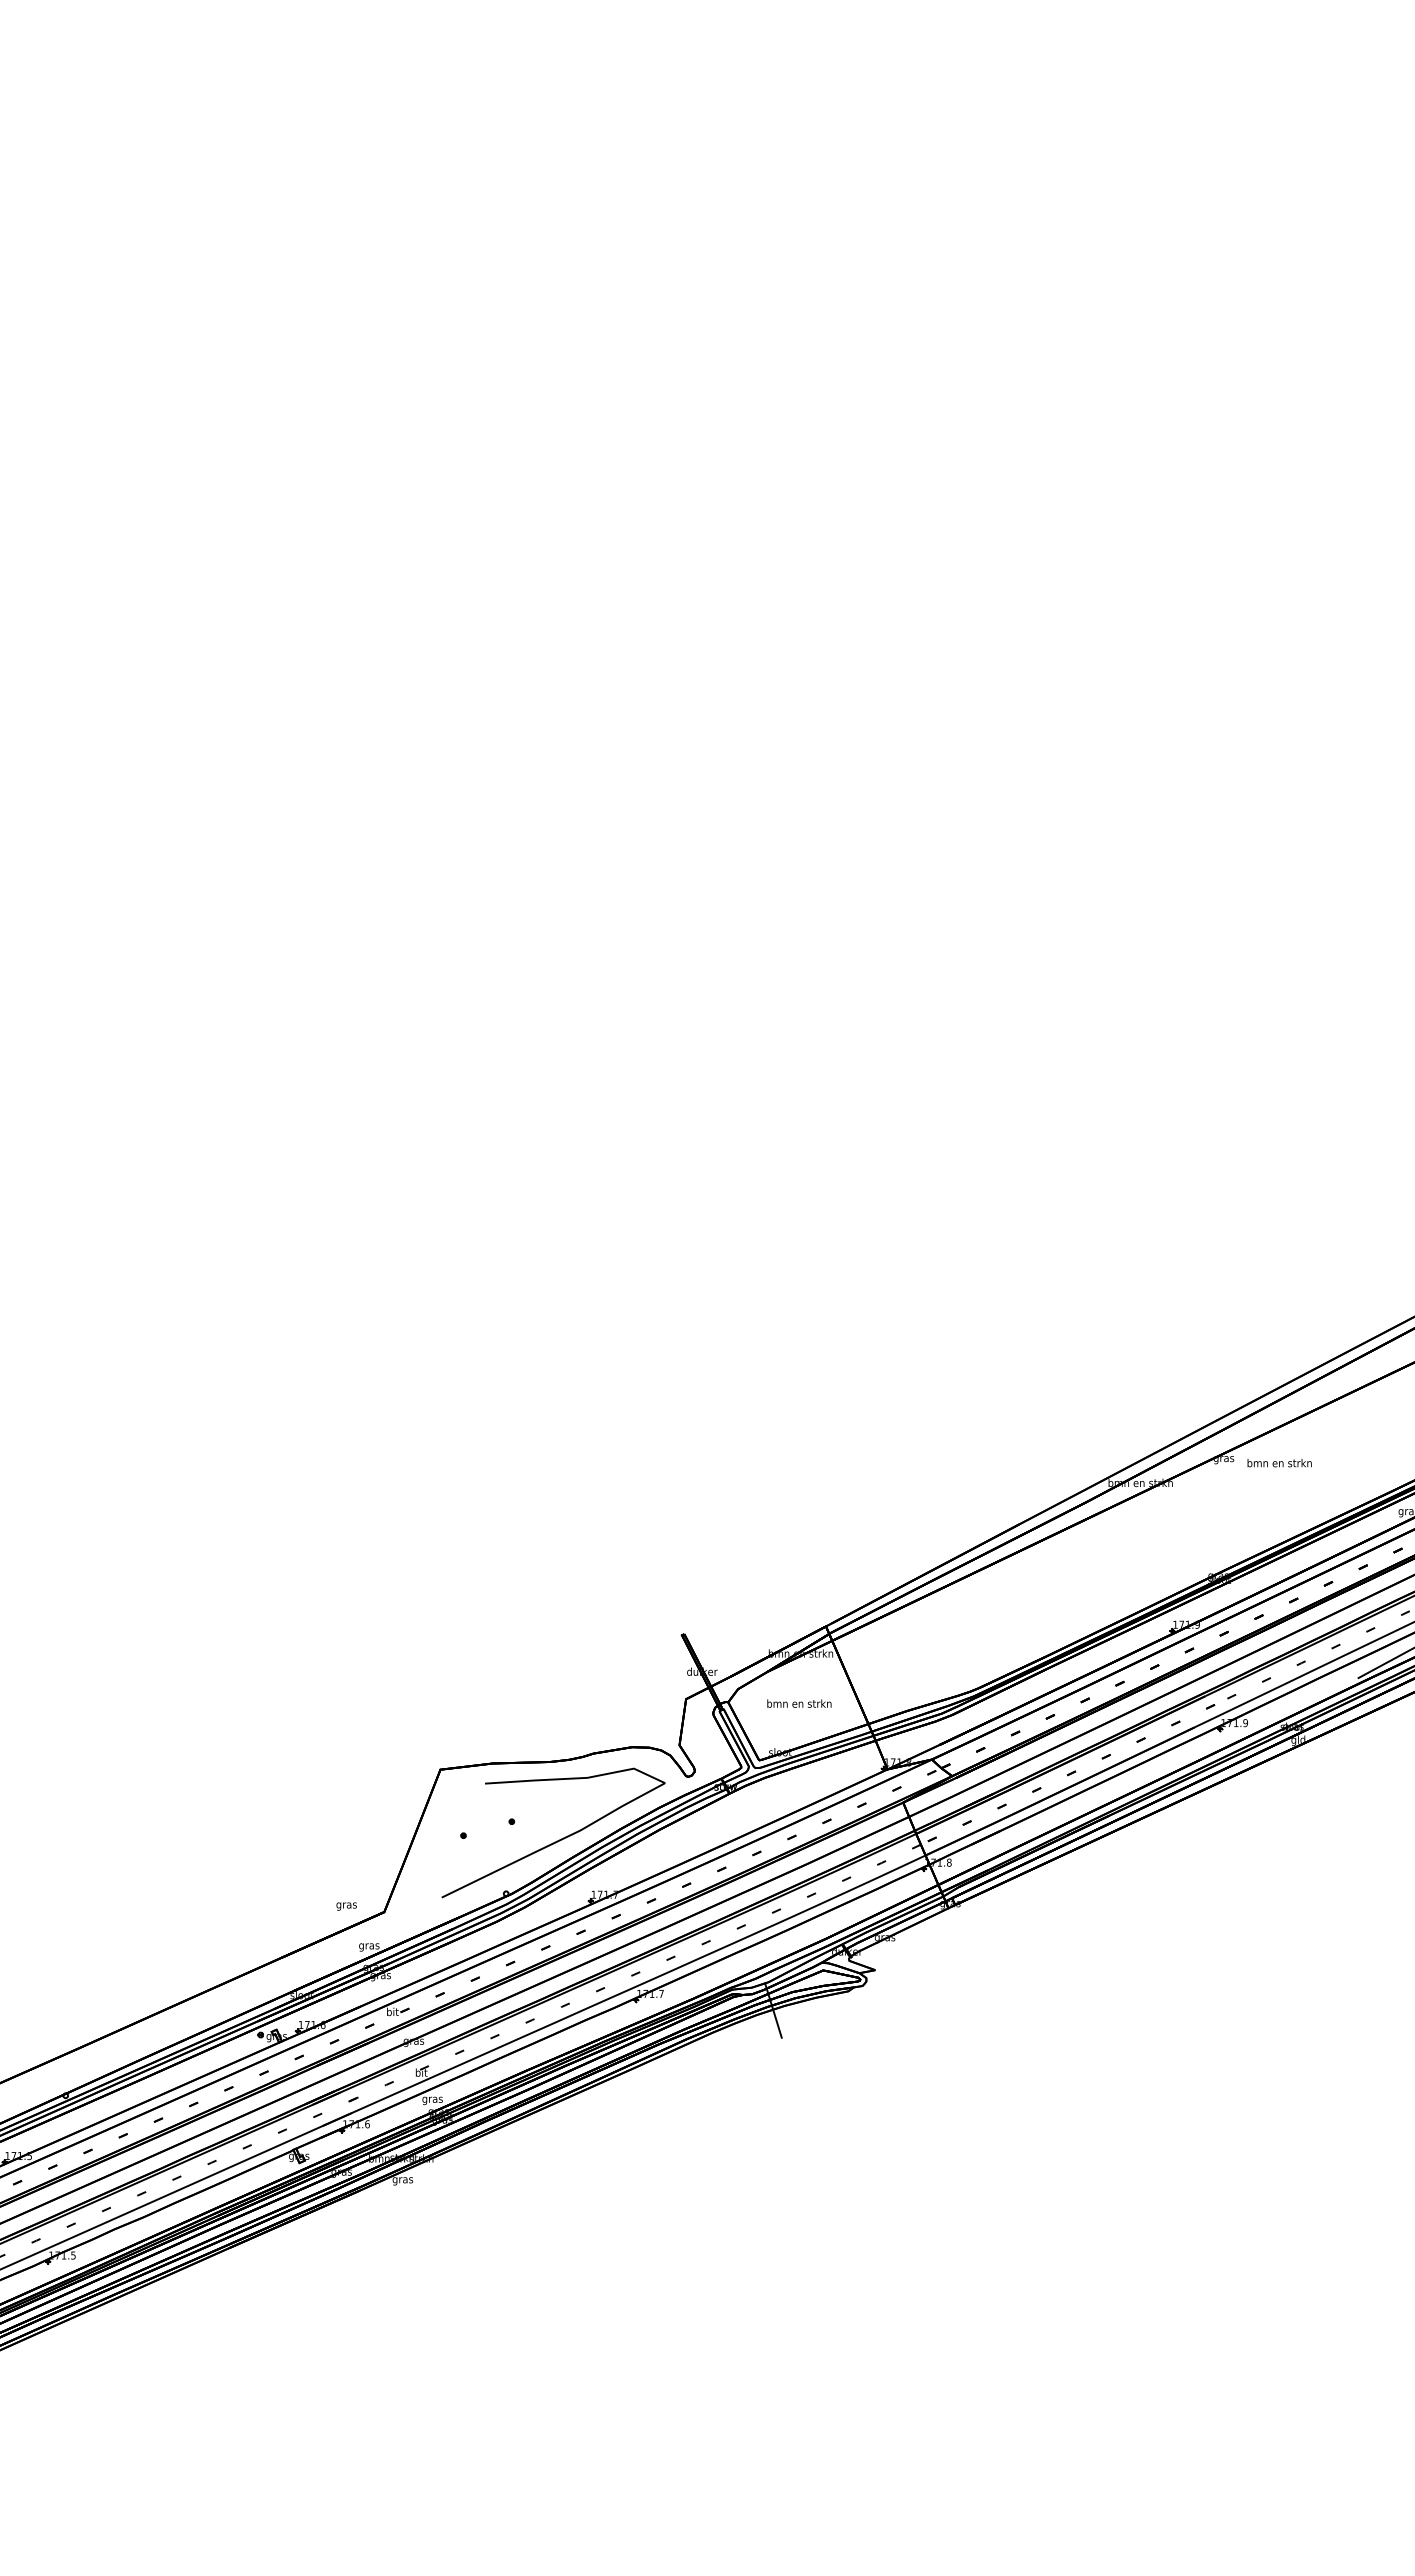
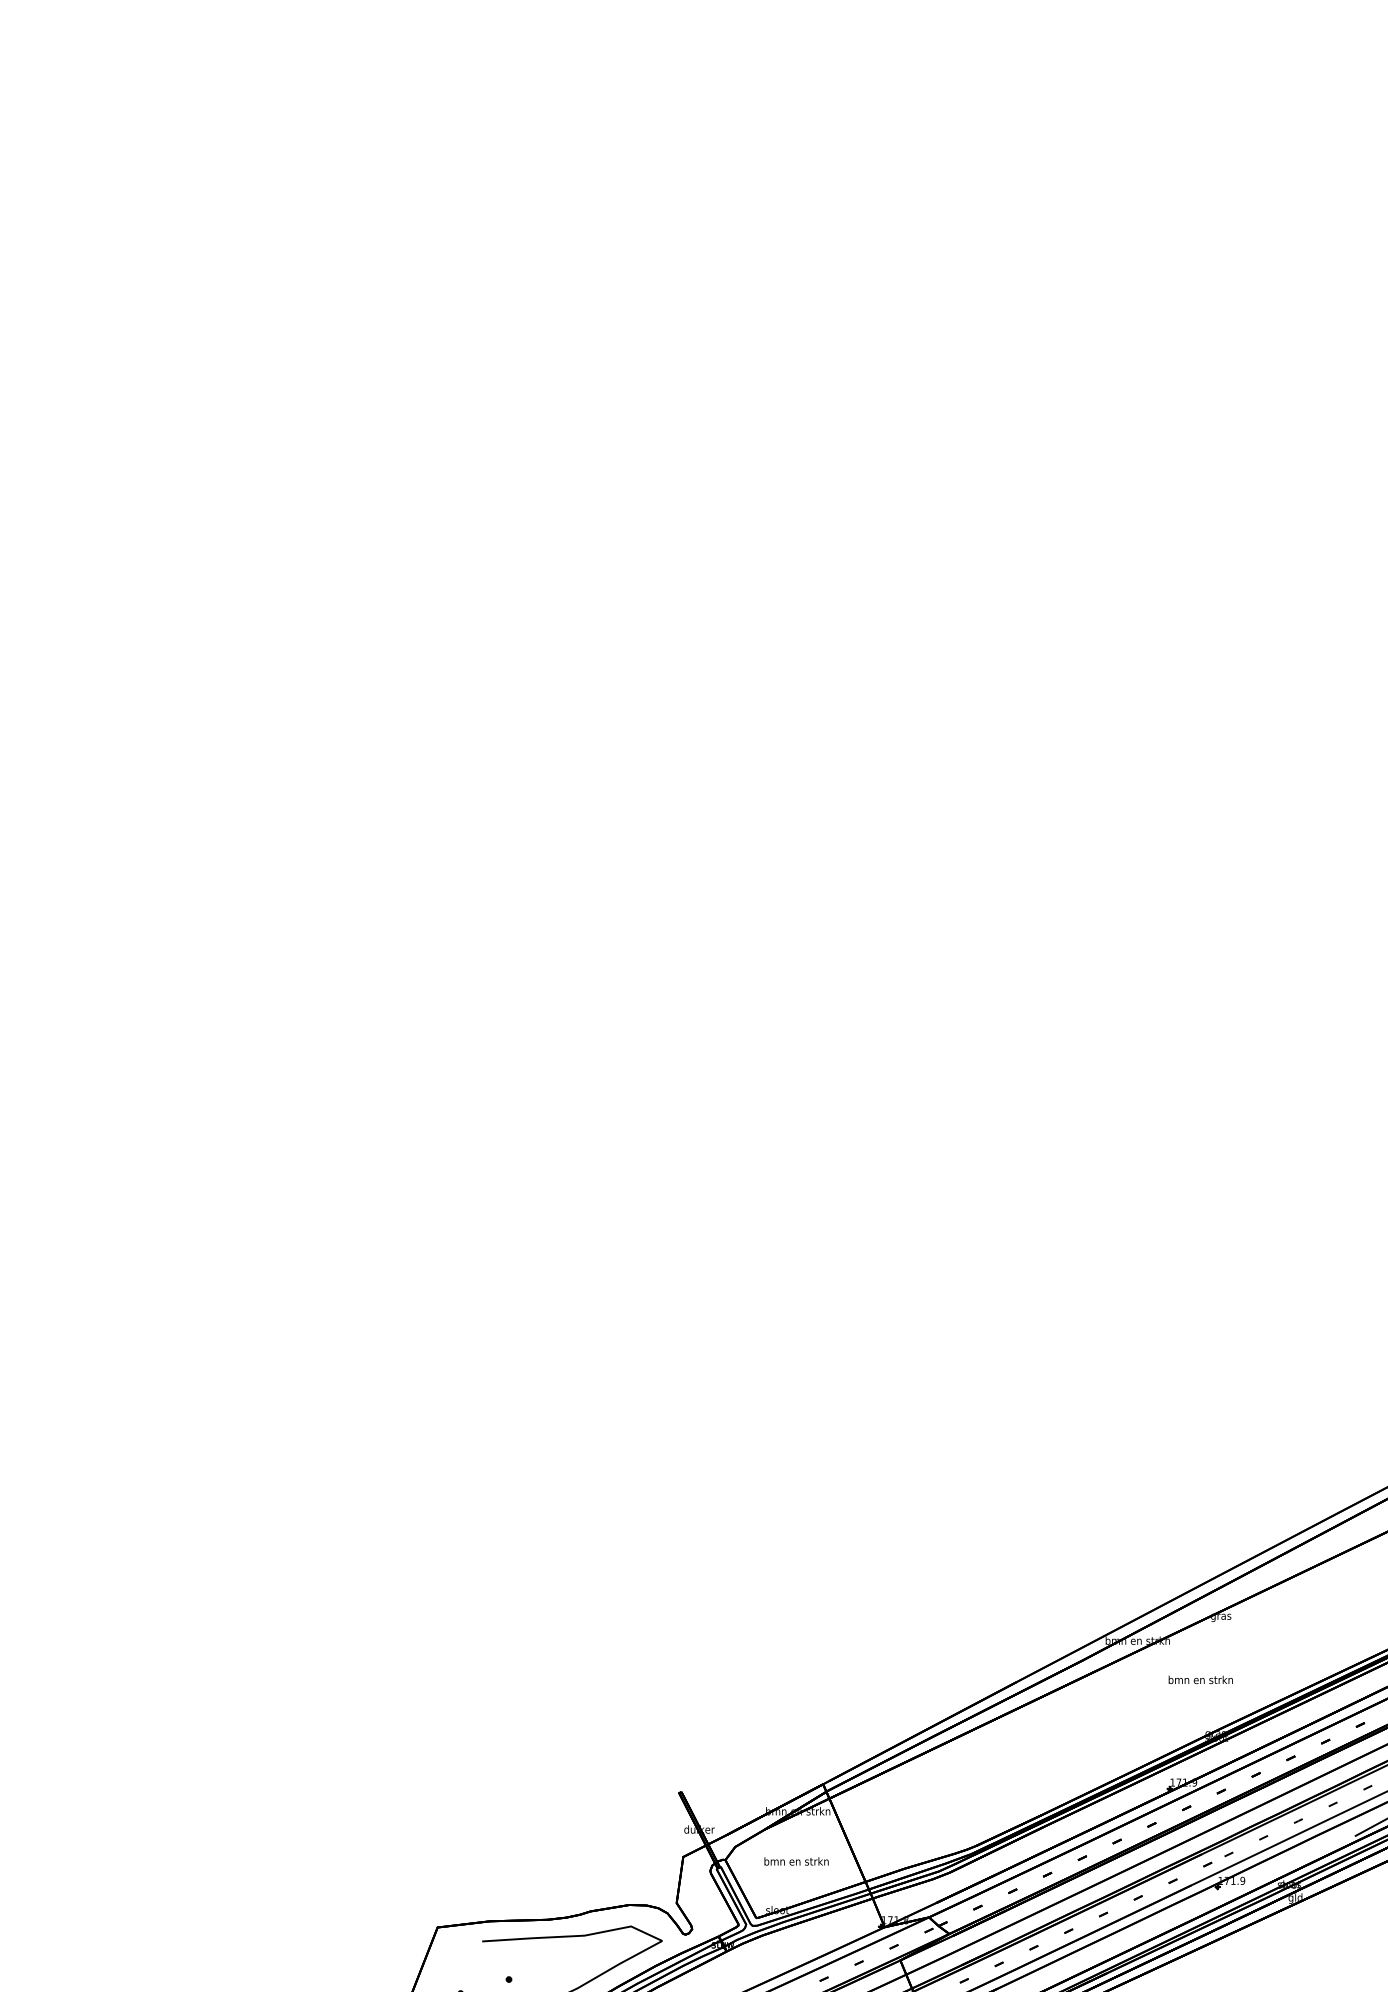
text: (1279, 1463) -> (1200, 1680), moved

